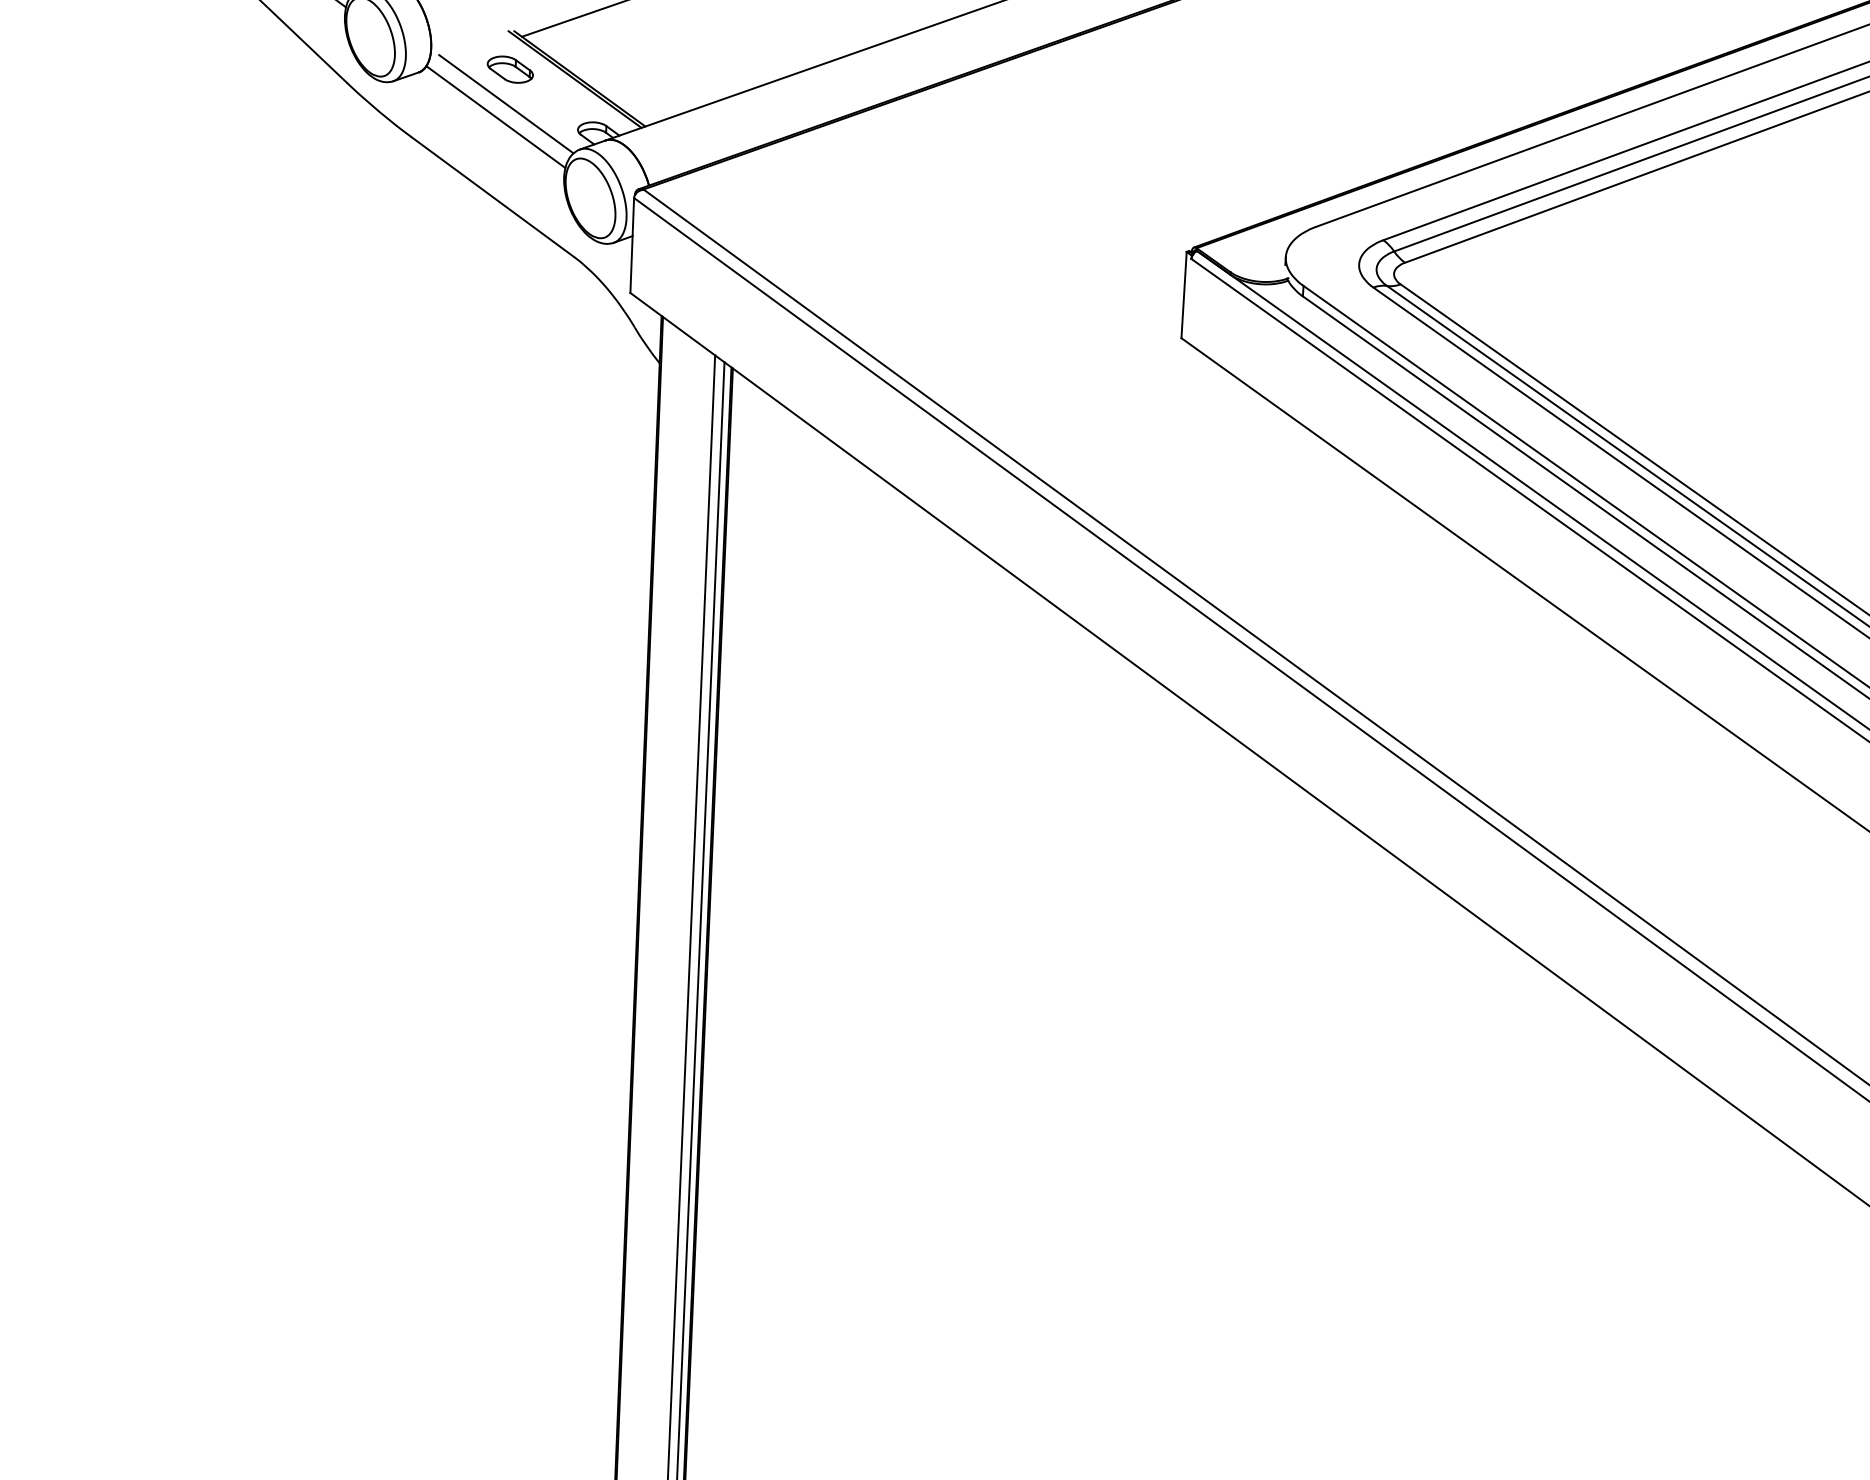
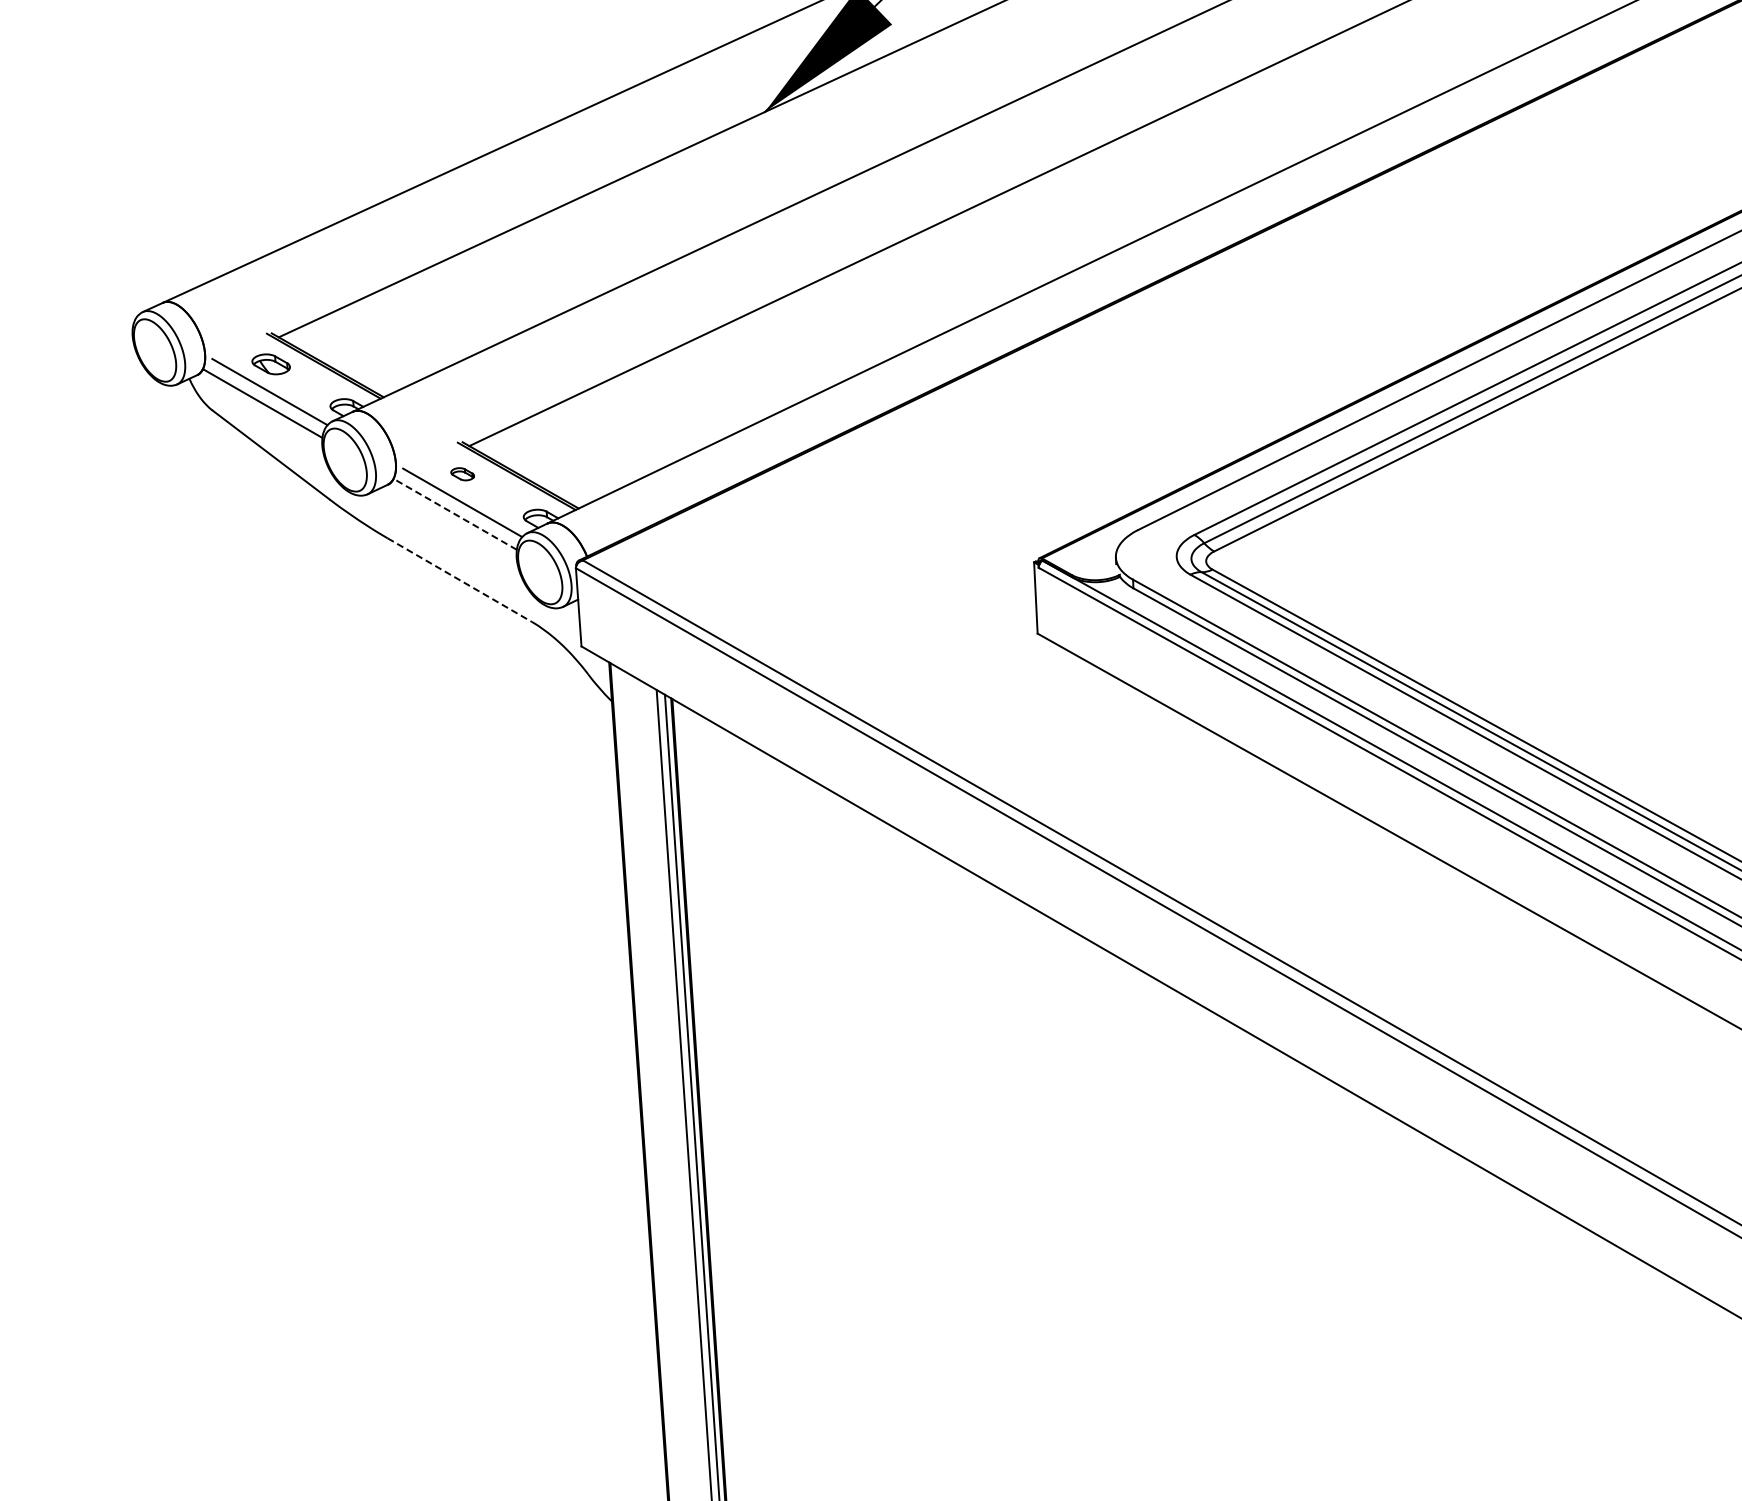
part: (509, 70) -> (462, 474), size x0.6
line: (494, 117) -> (454, 514), solid -> dashed
line: (493, 197) -> (460, 580), solid -> dashed

